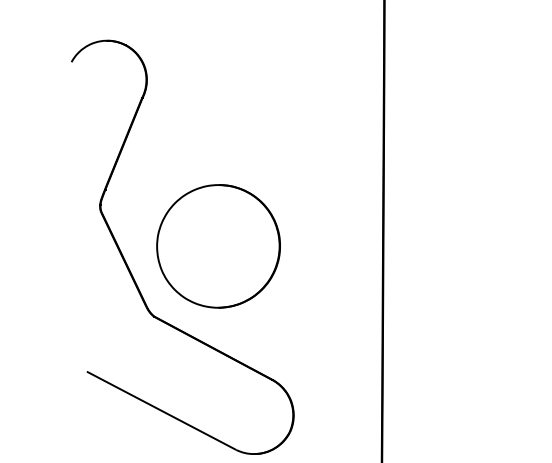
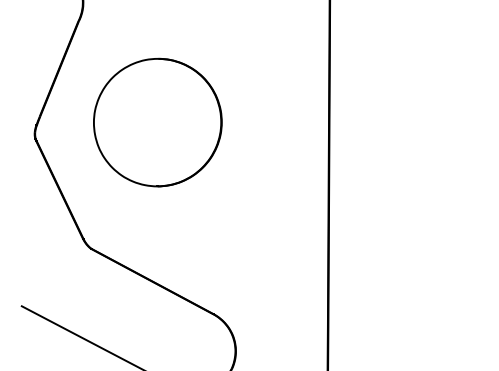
part: (218, 246) -> (157, 122), moved

